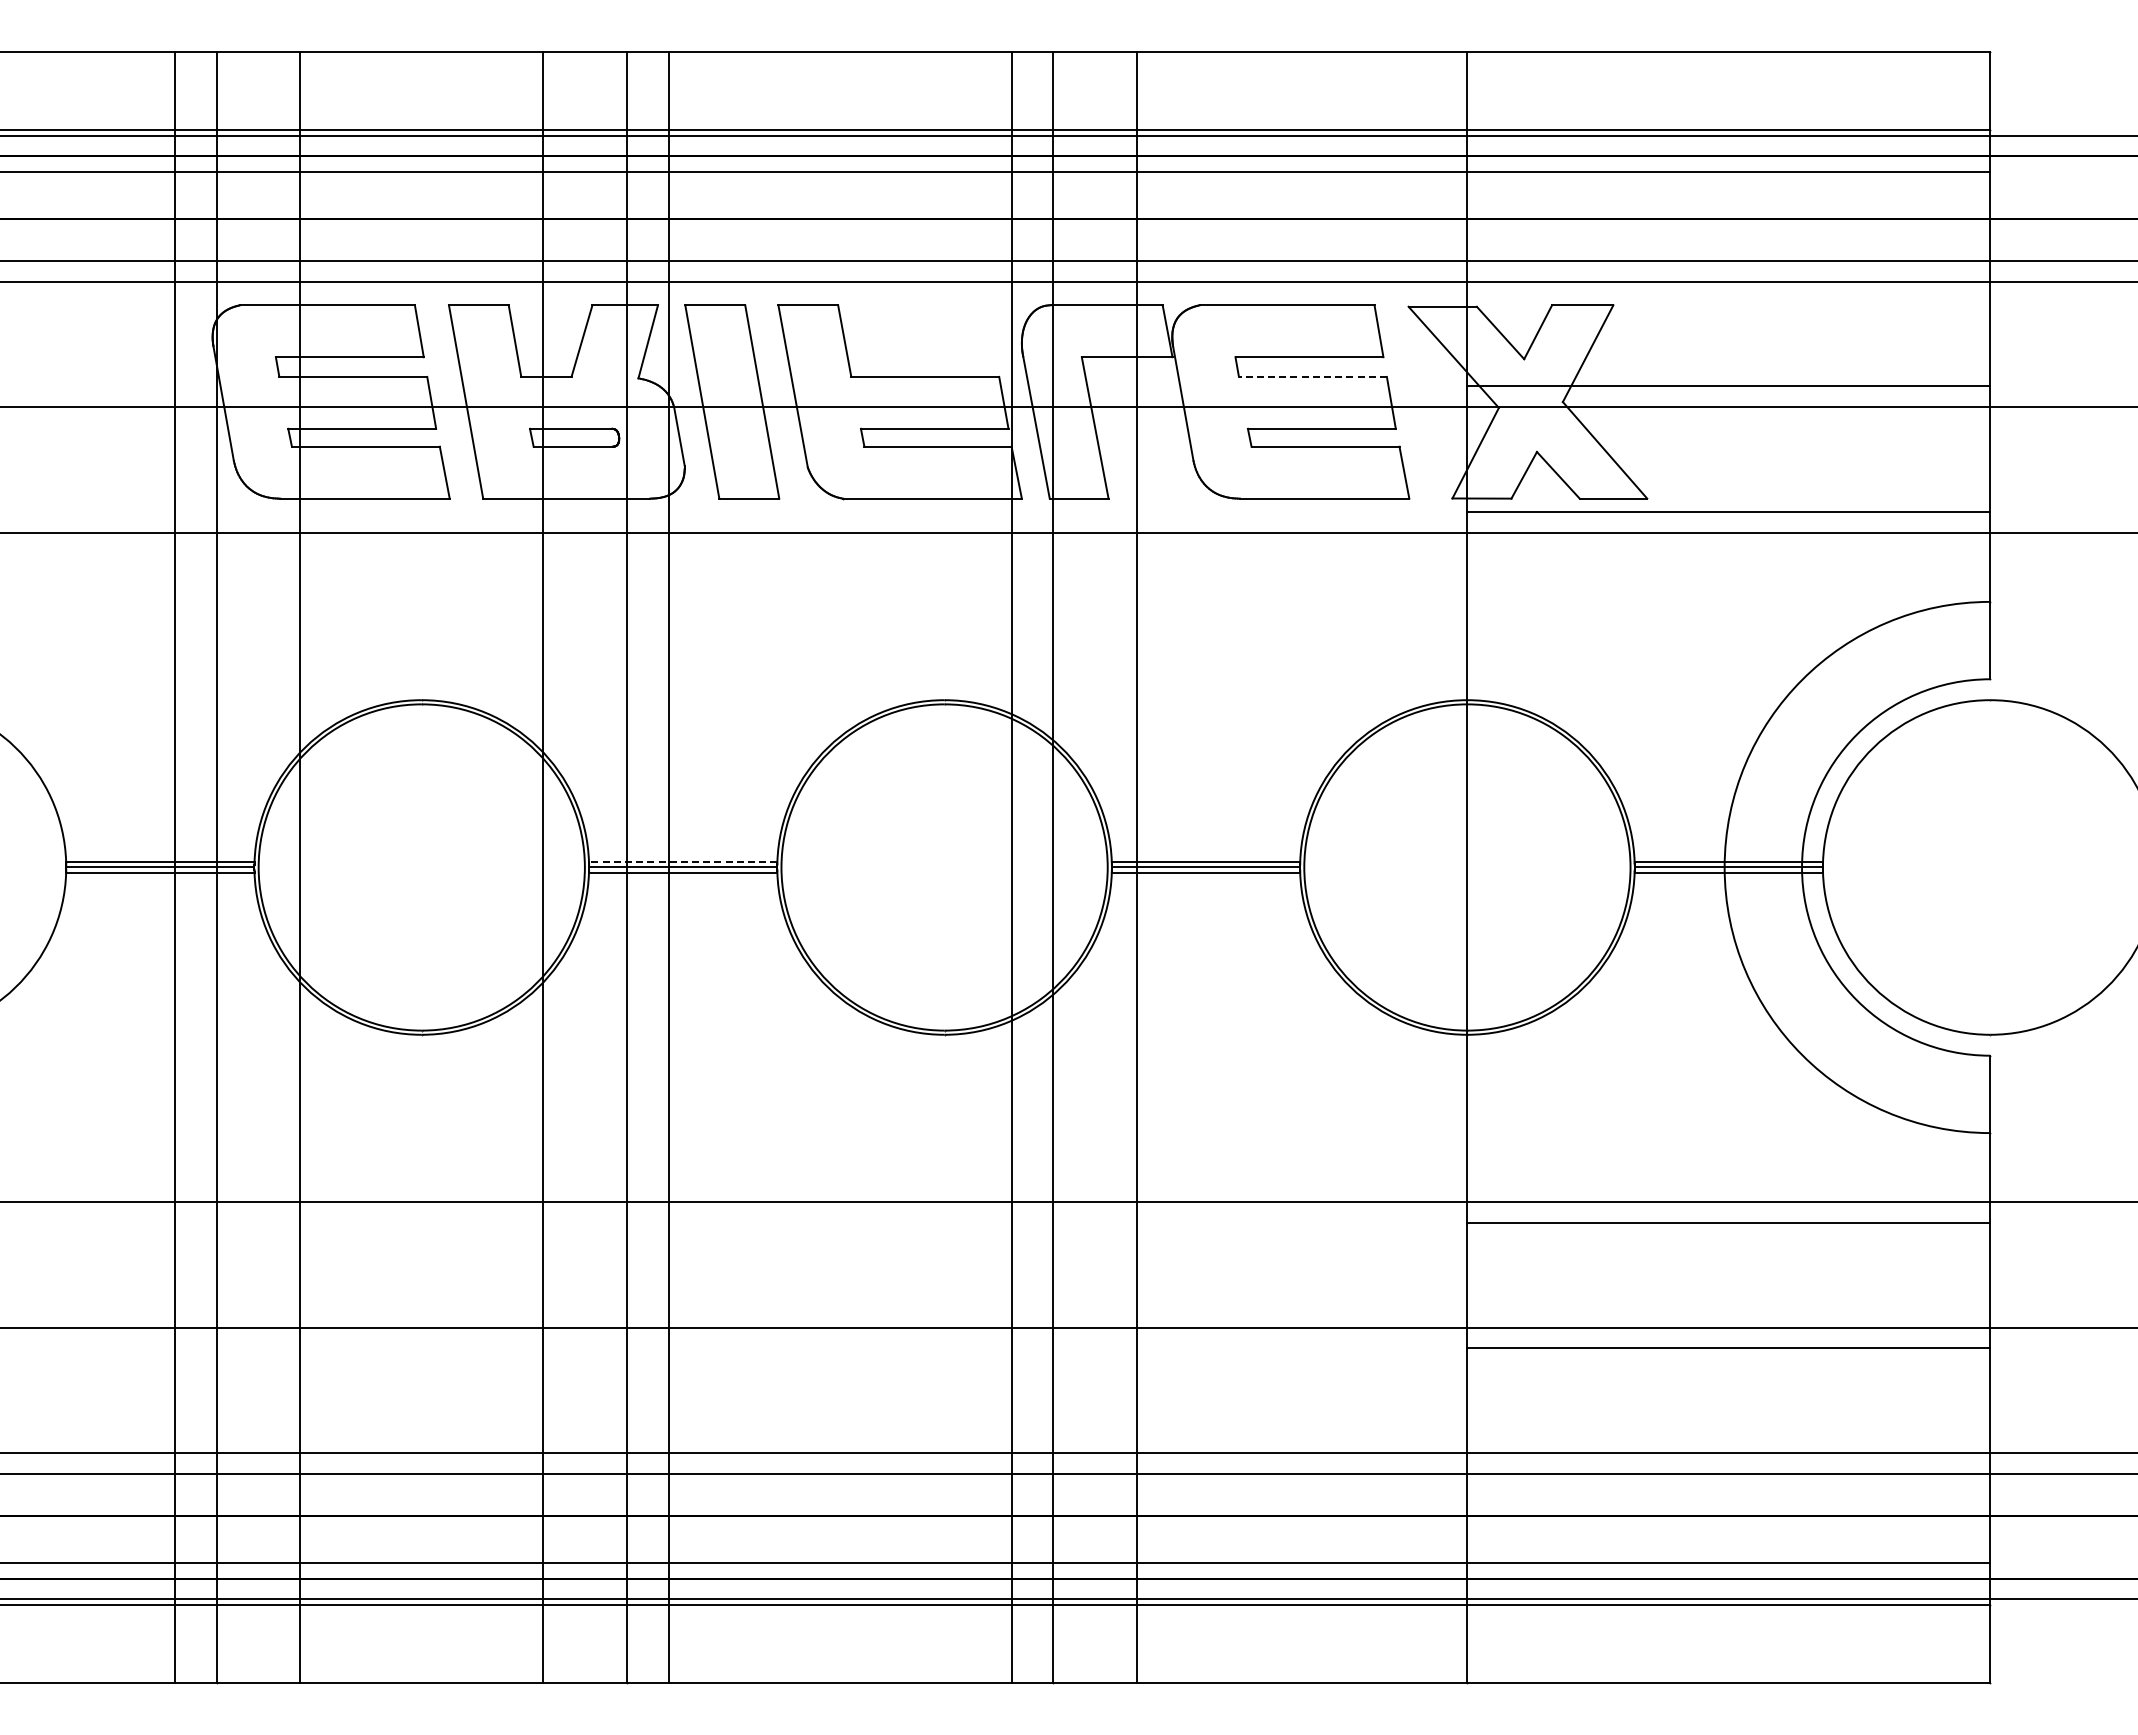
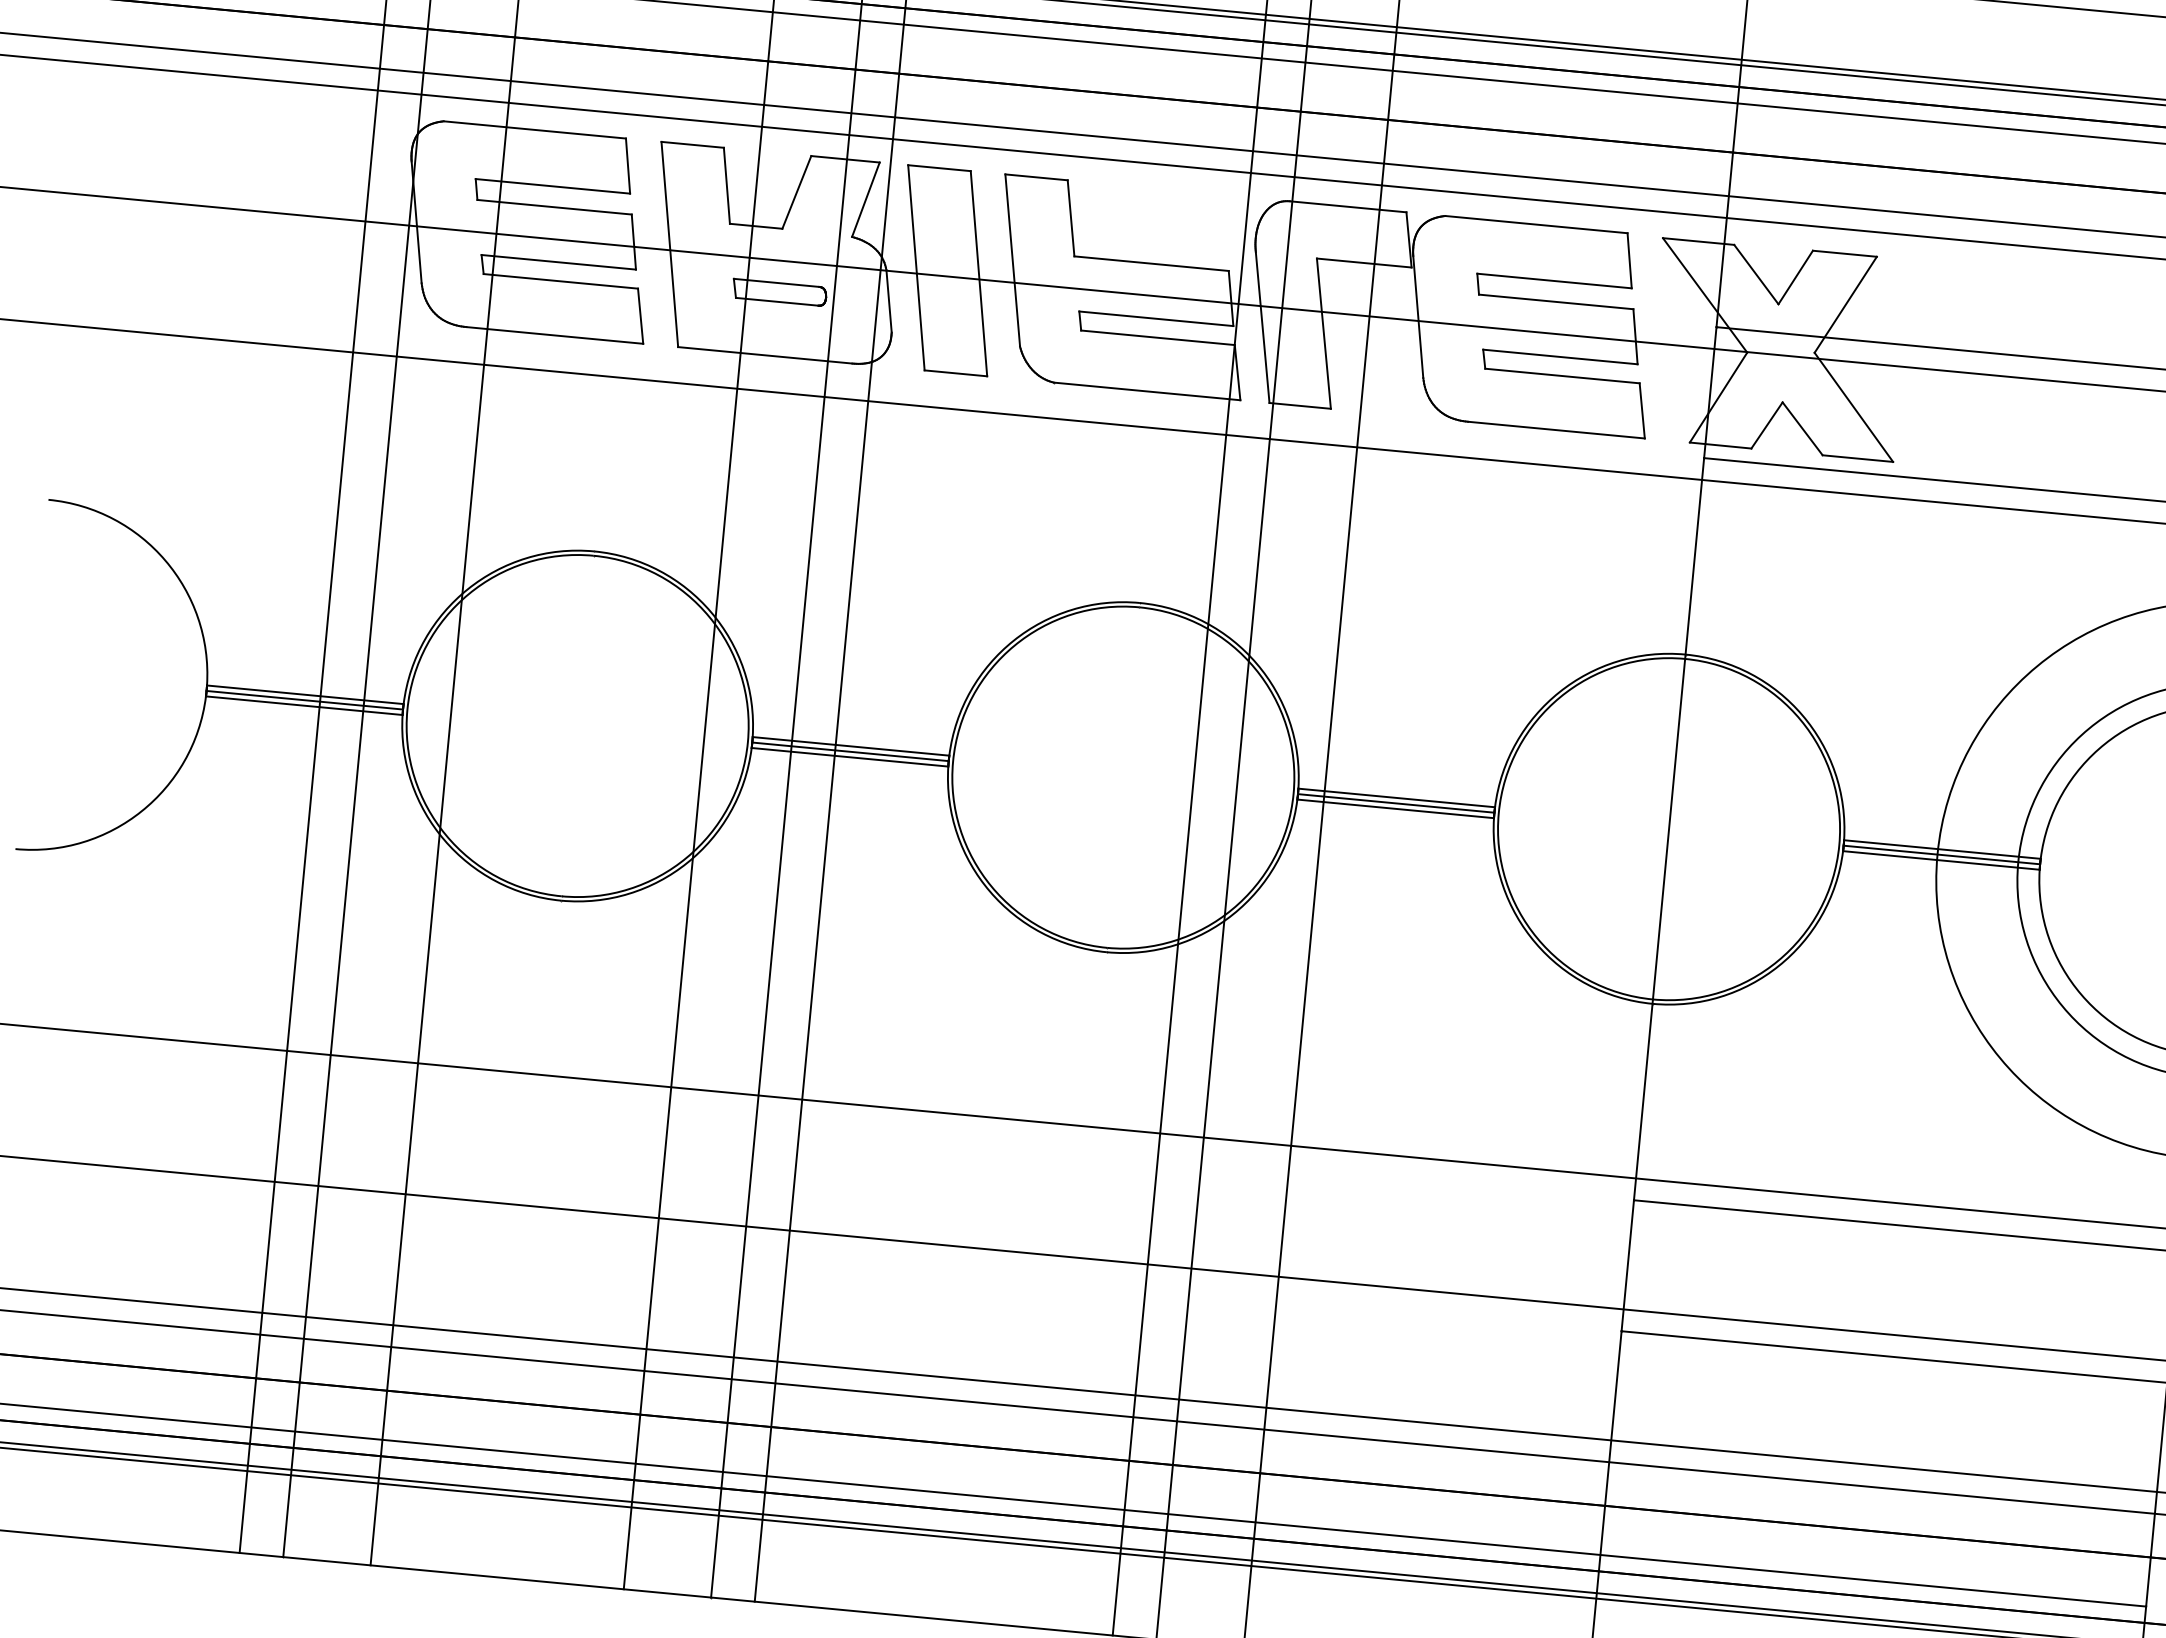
line: (1312, 376) -> (1555, 301), dashed -> solid
line: (682, 862) -> (850, 746), dashed -> solid

